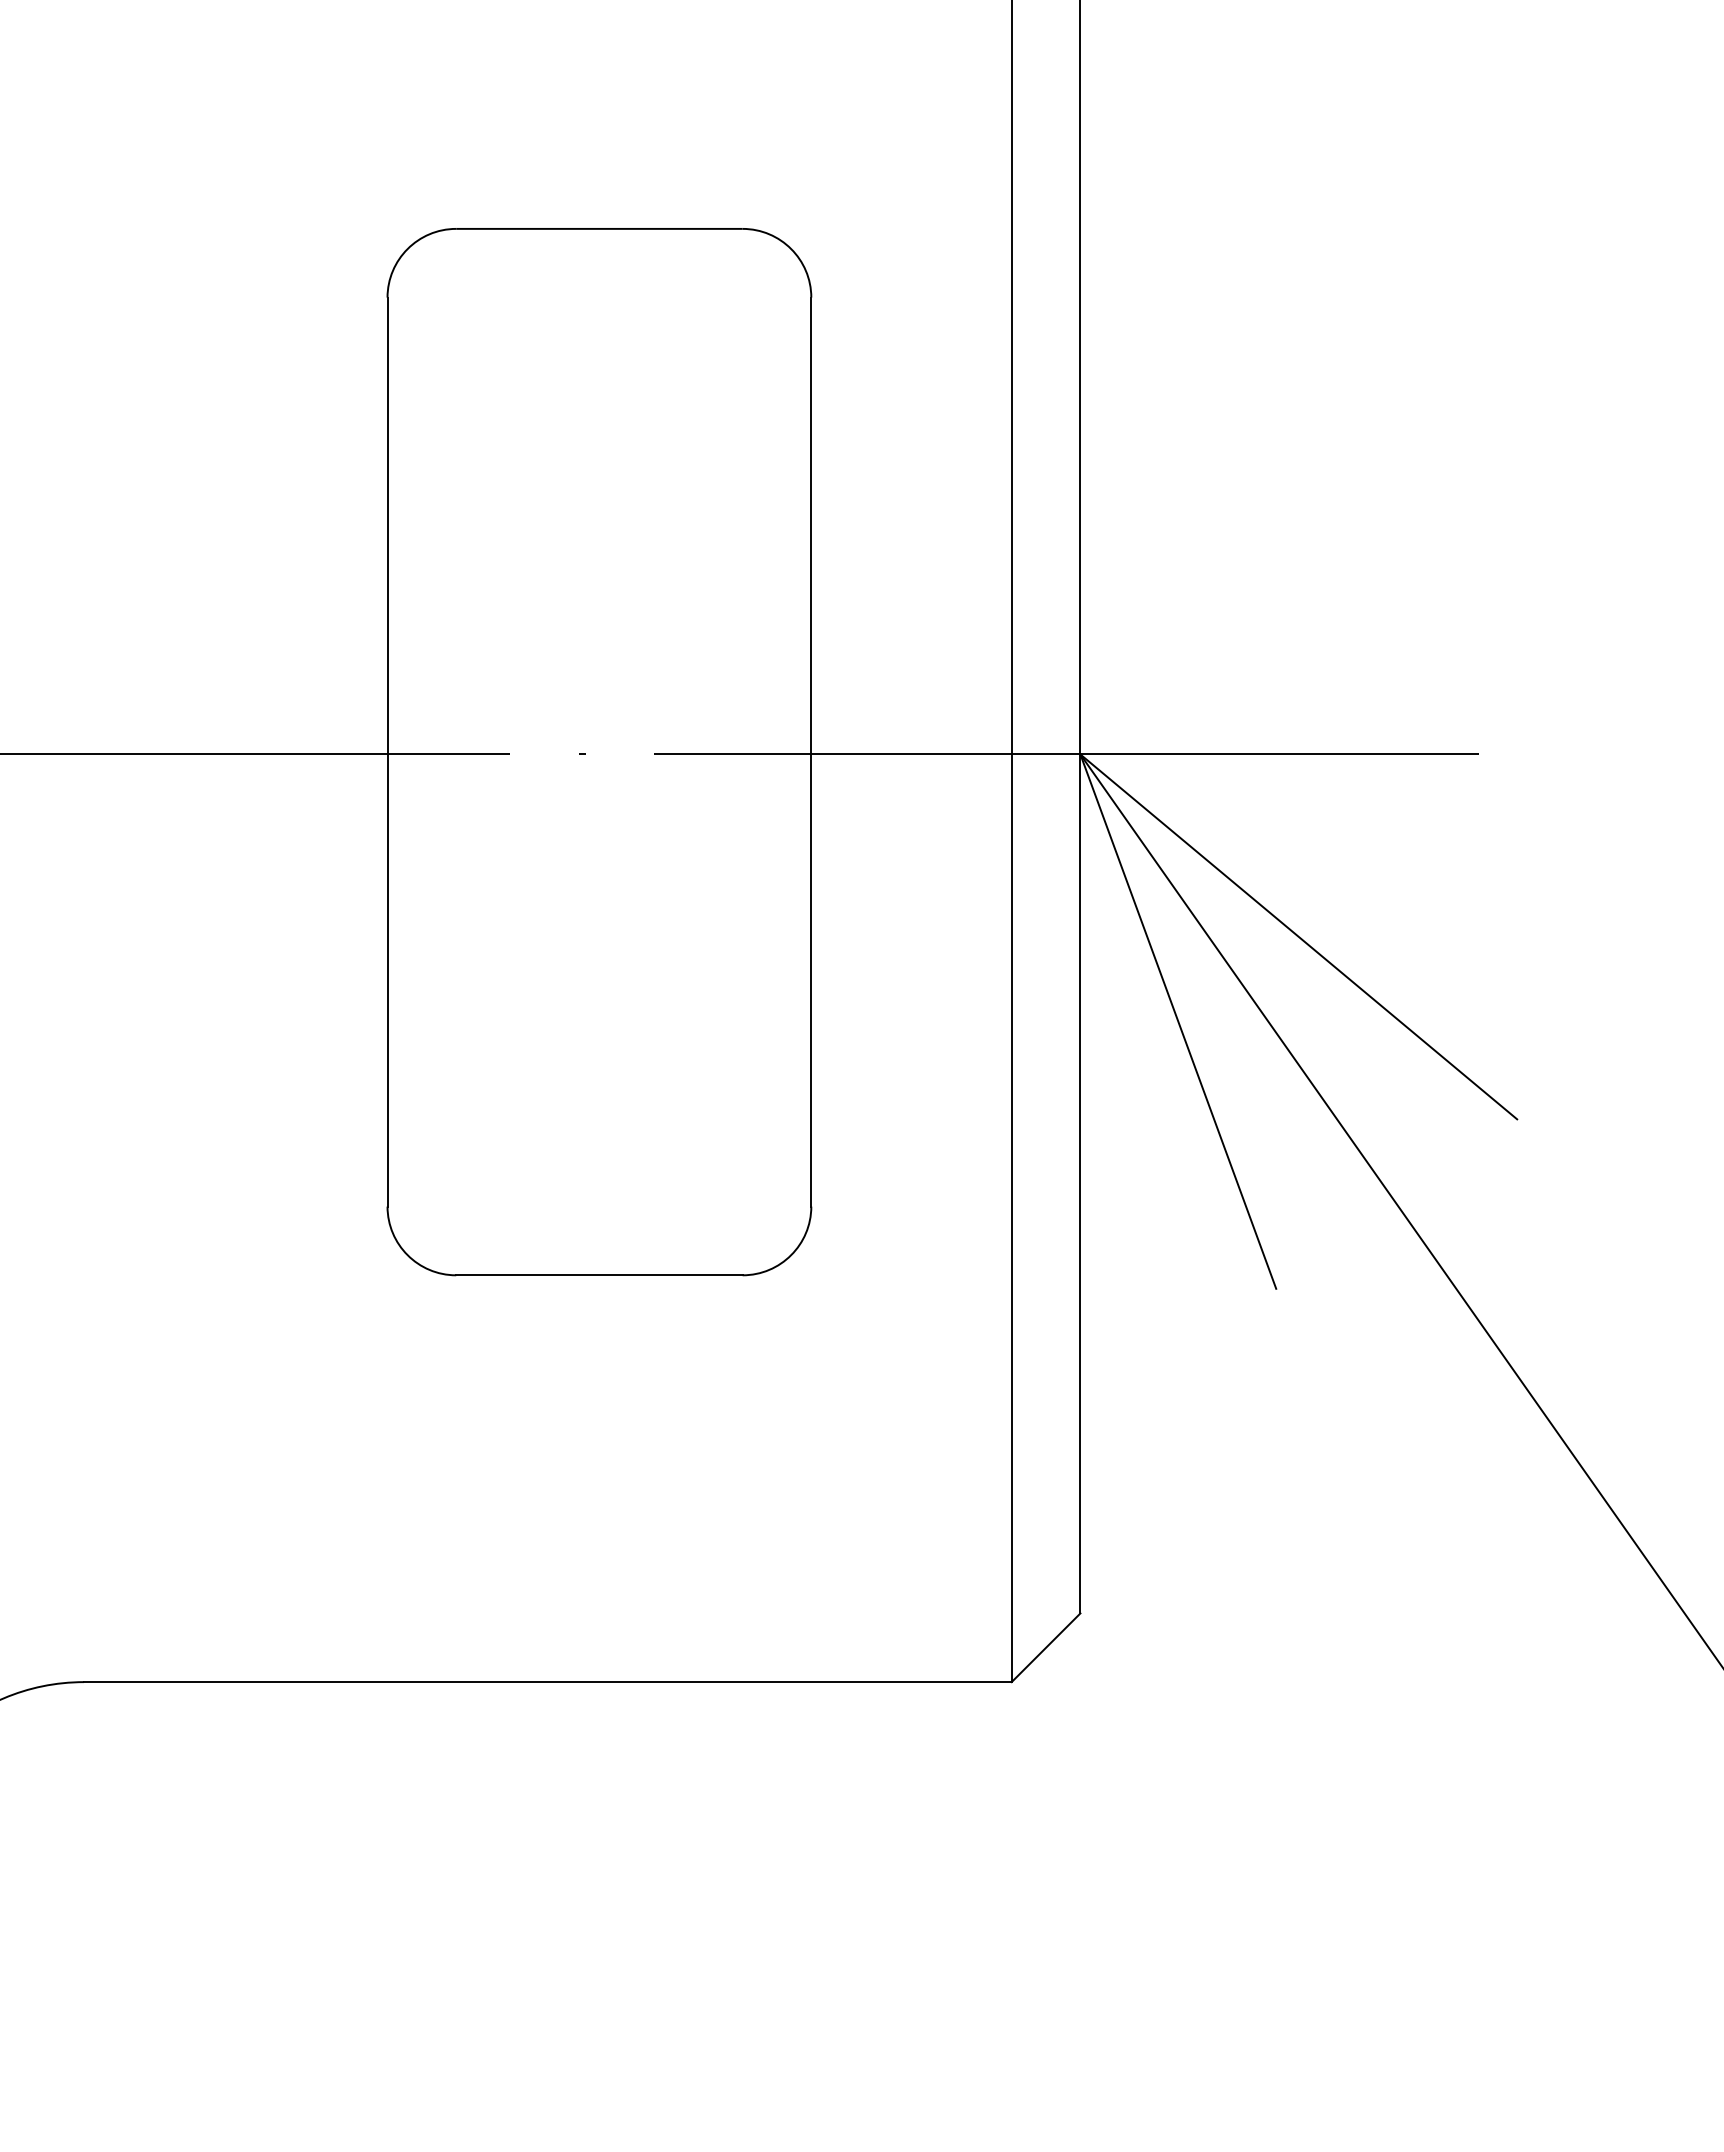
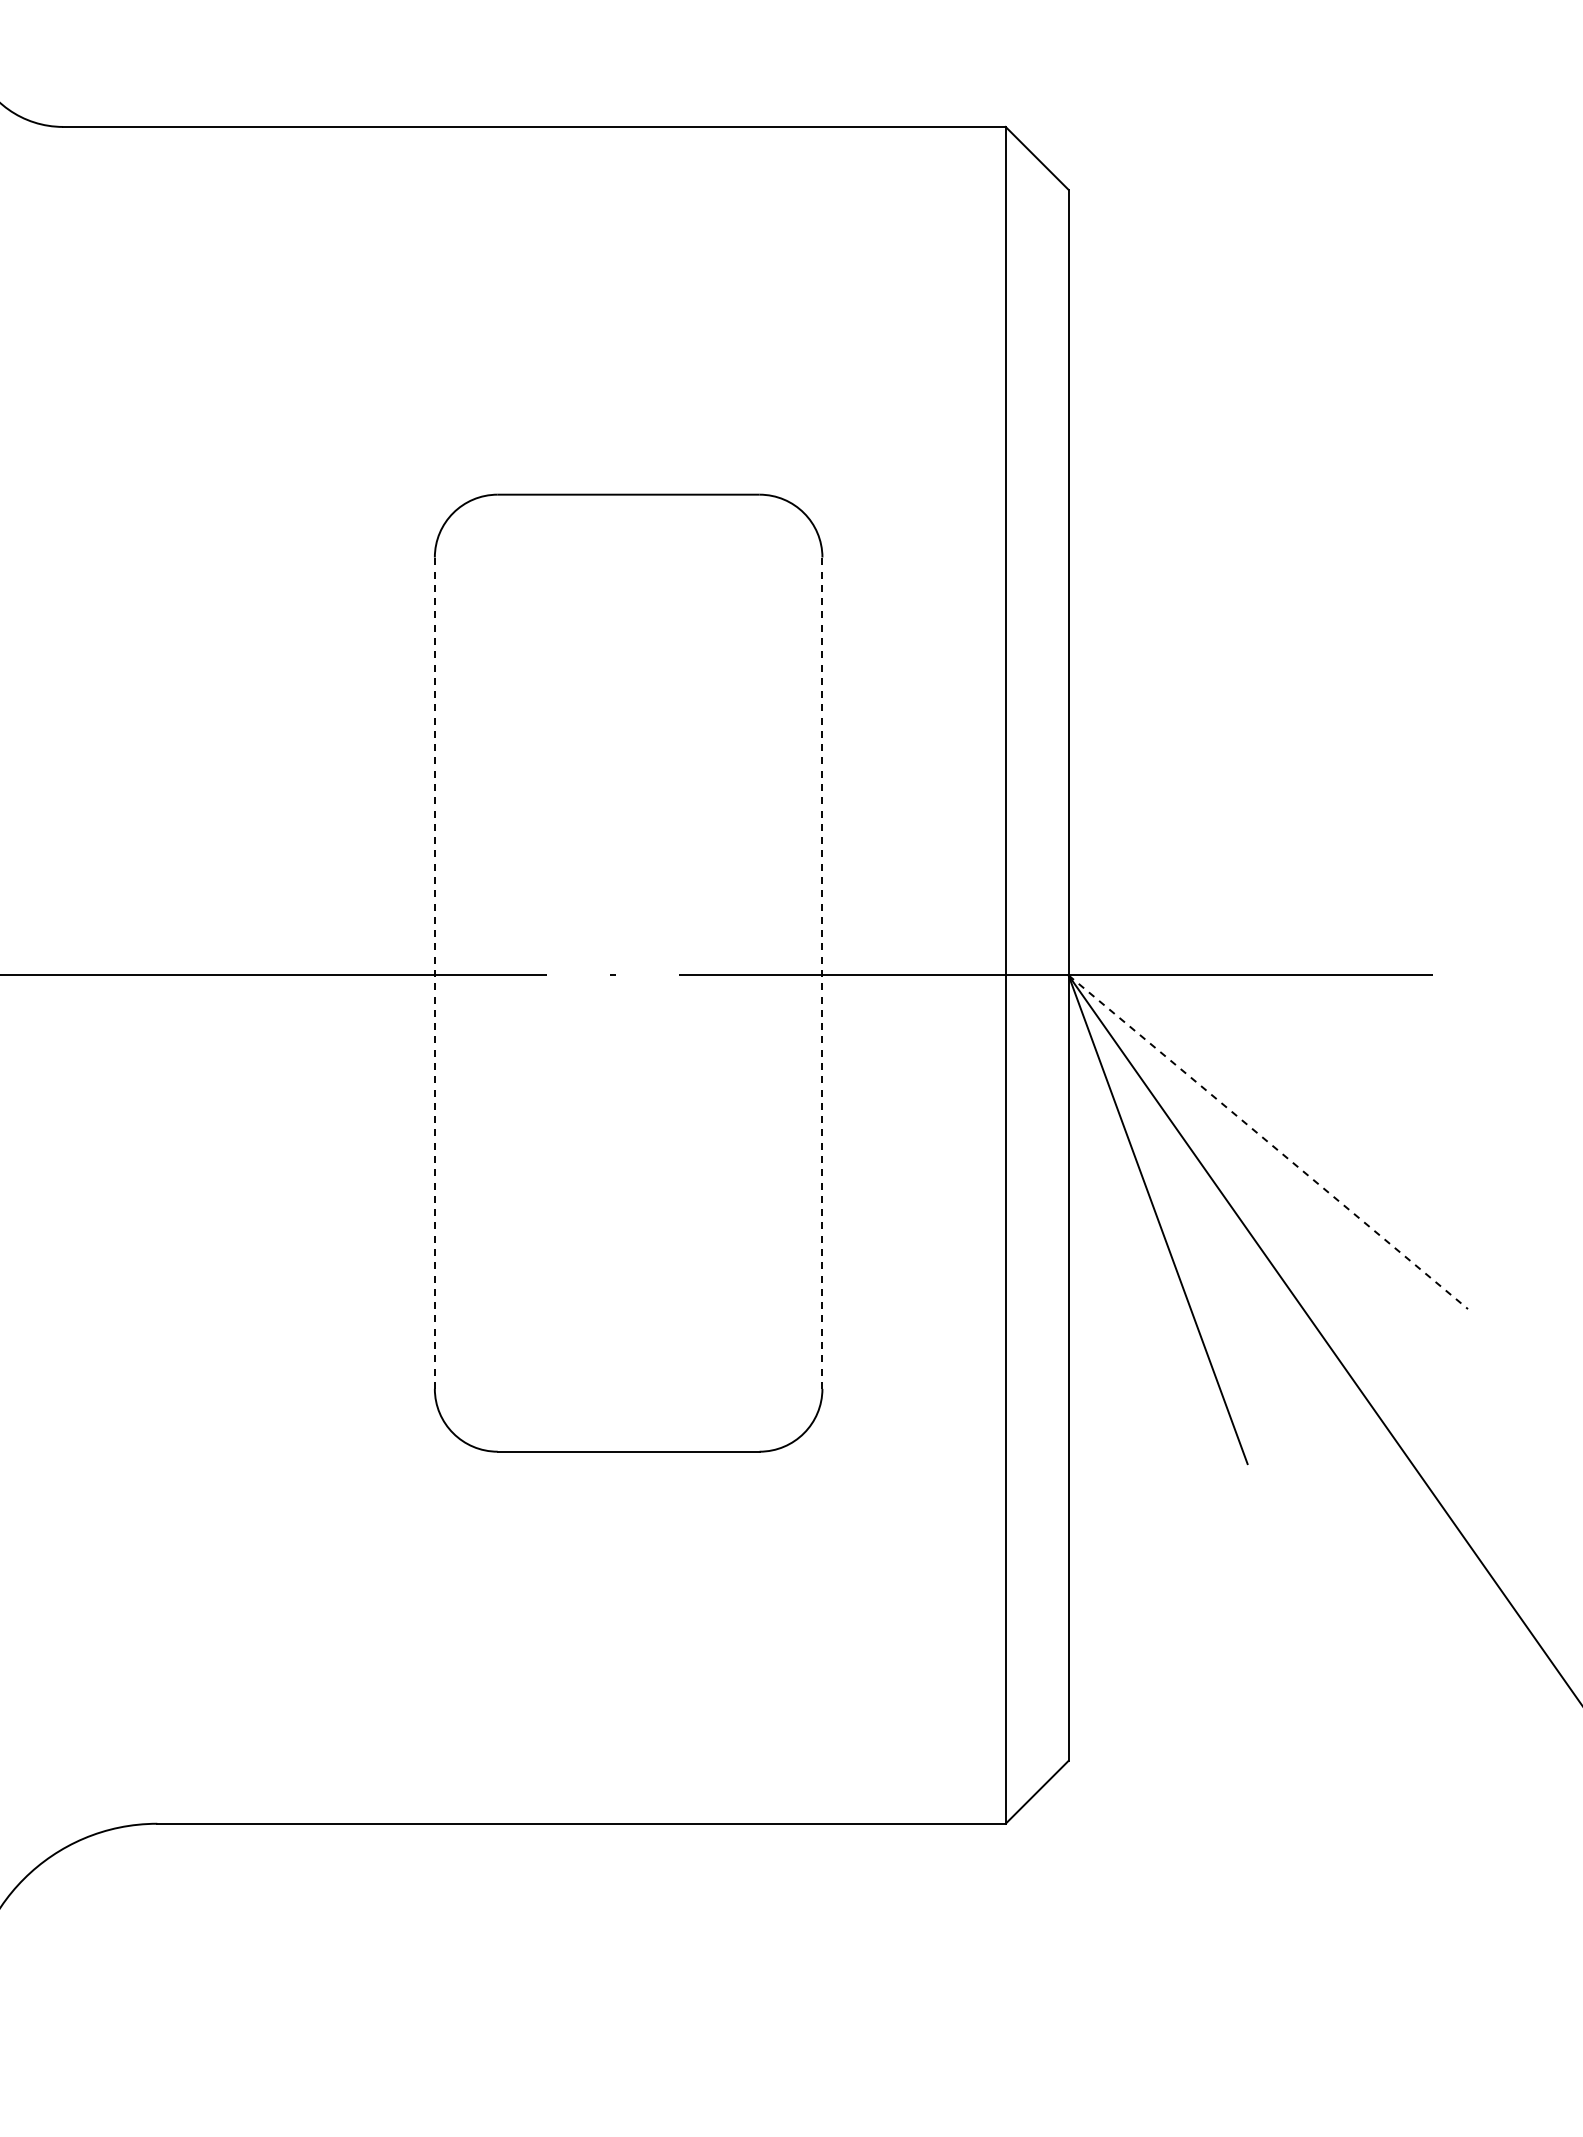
line: (387, 752) -> (434, 973), solid -> dashed
line: (811, 752) -> (822, 973), solid -> dashed
line: (1299, 937) -> (1268, 1142), solid -> dashed

